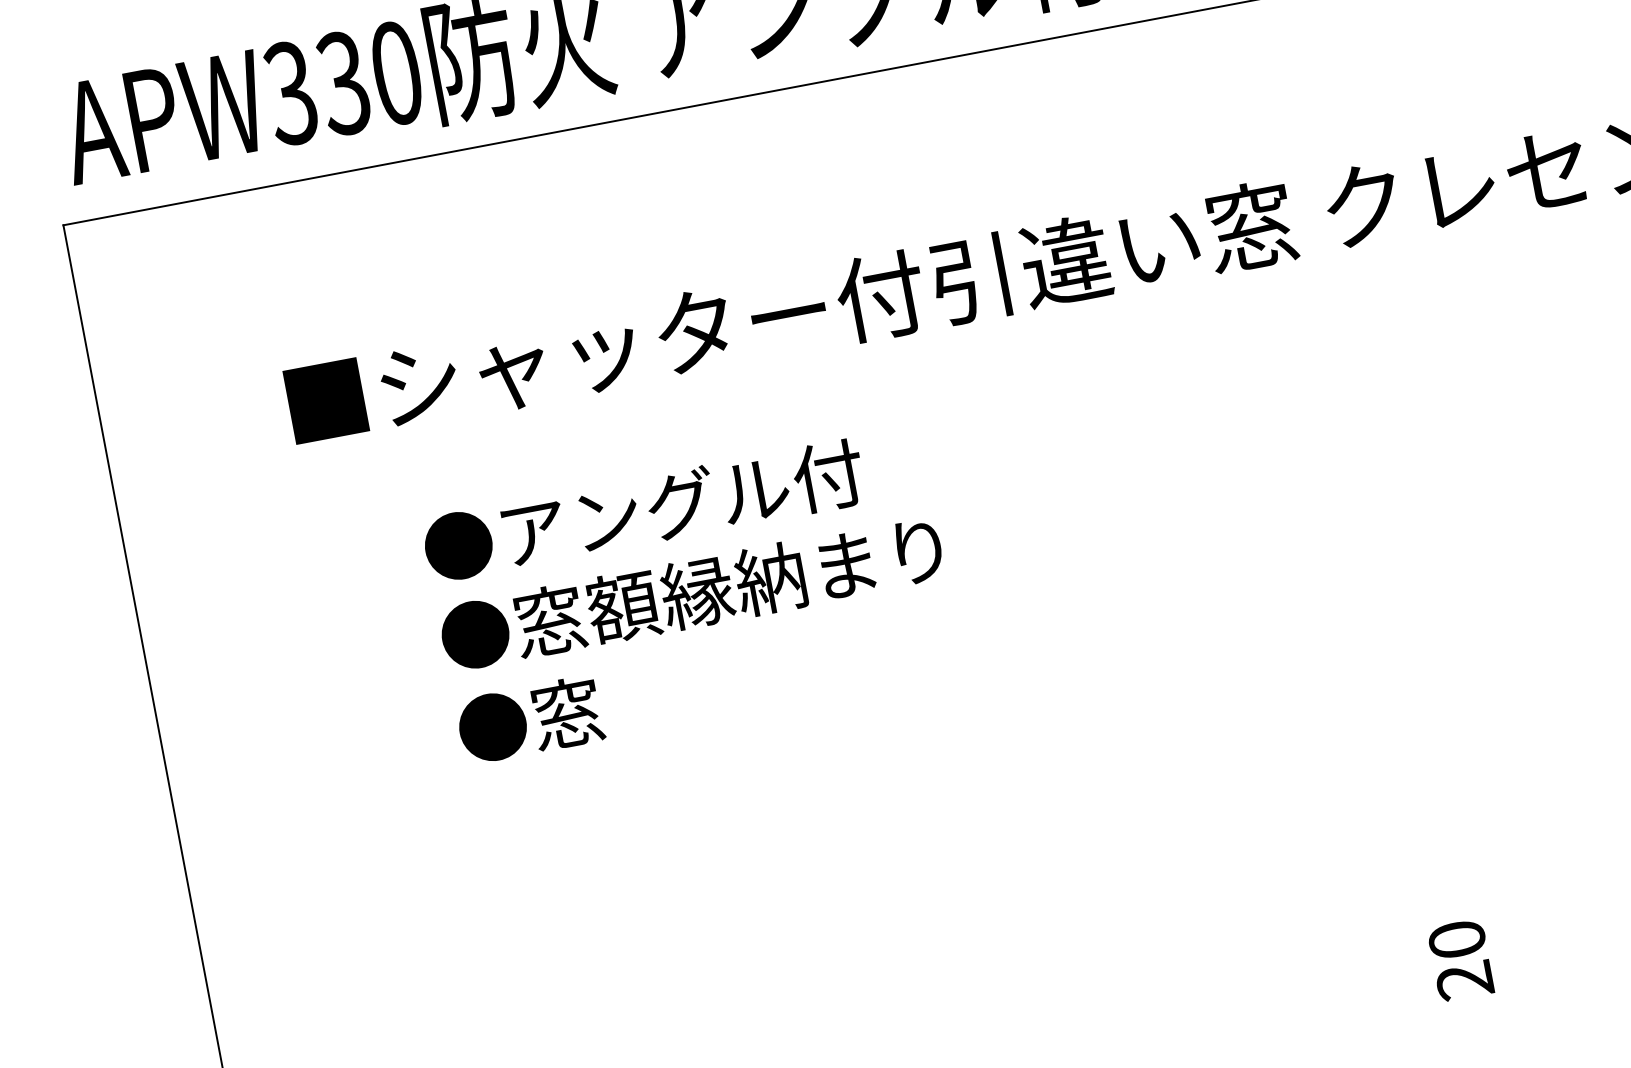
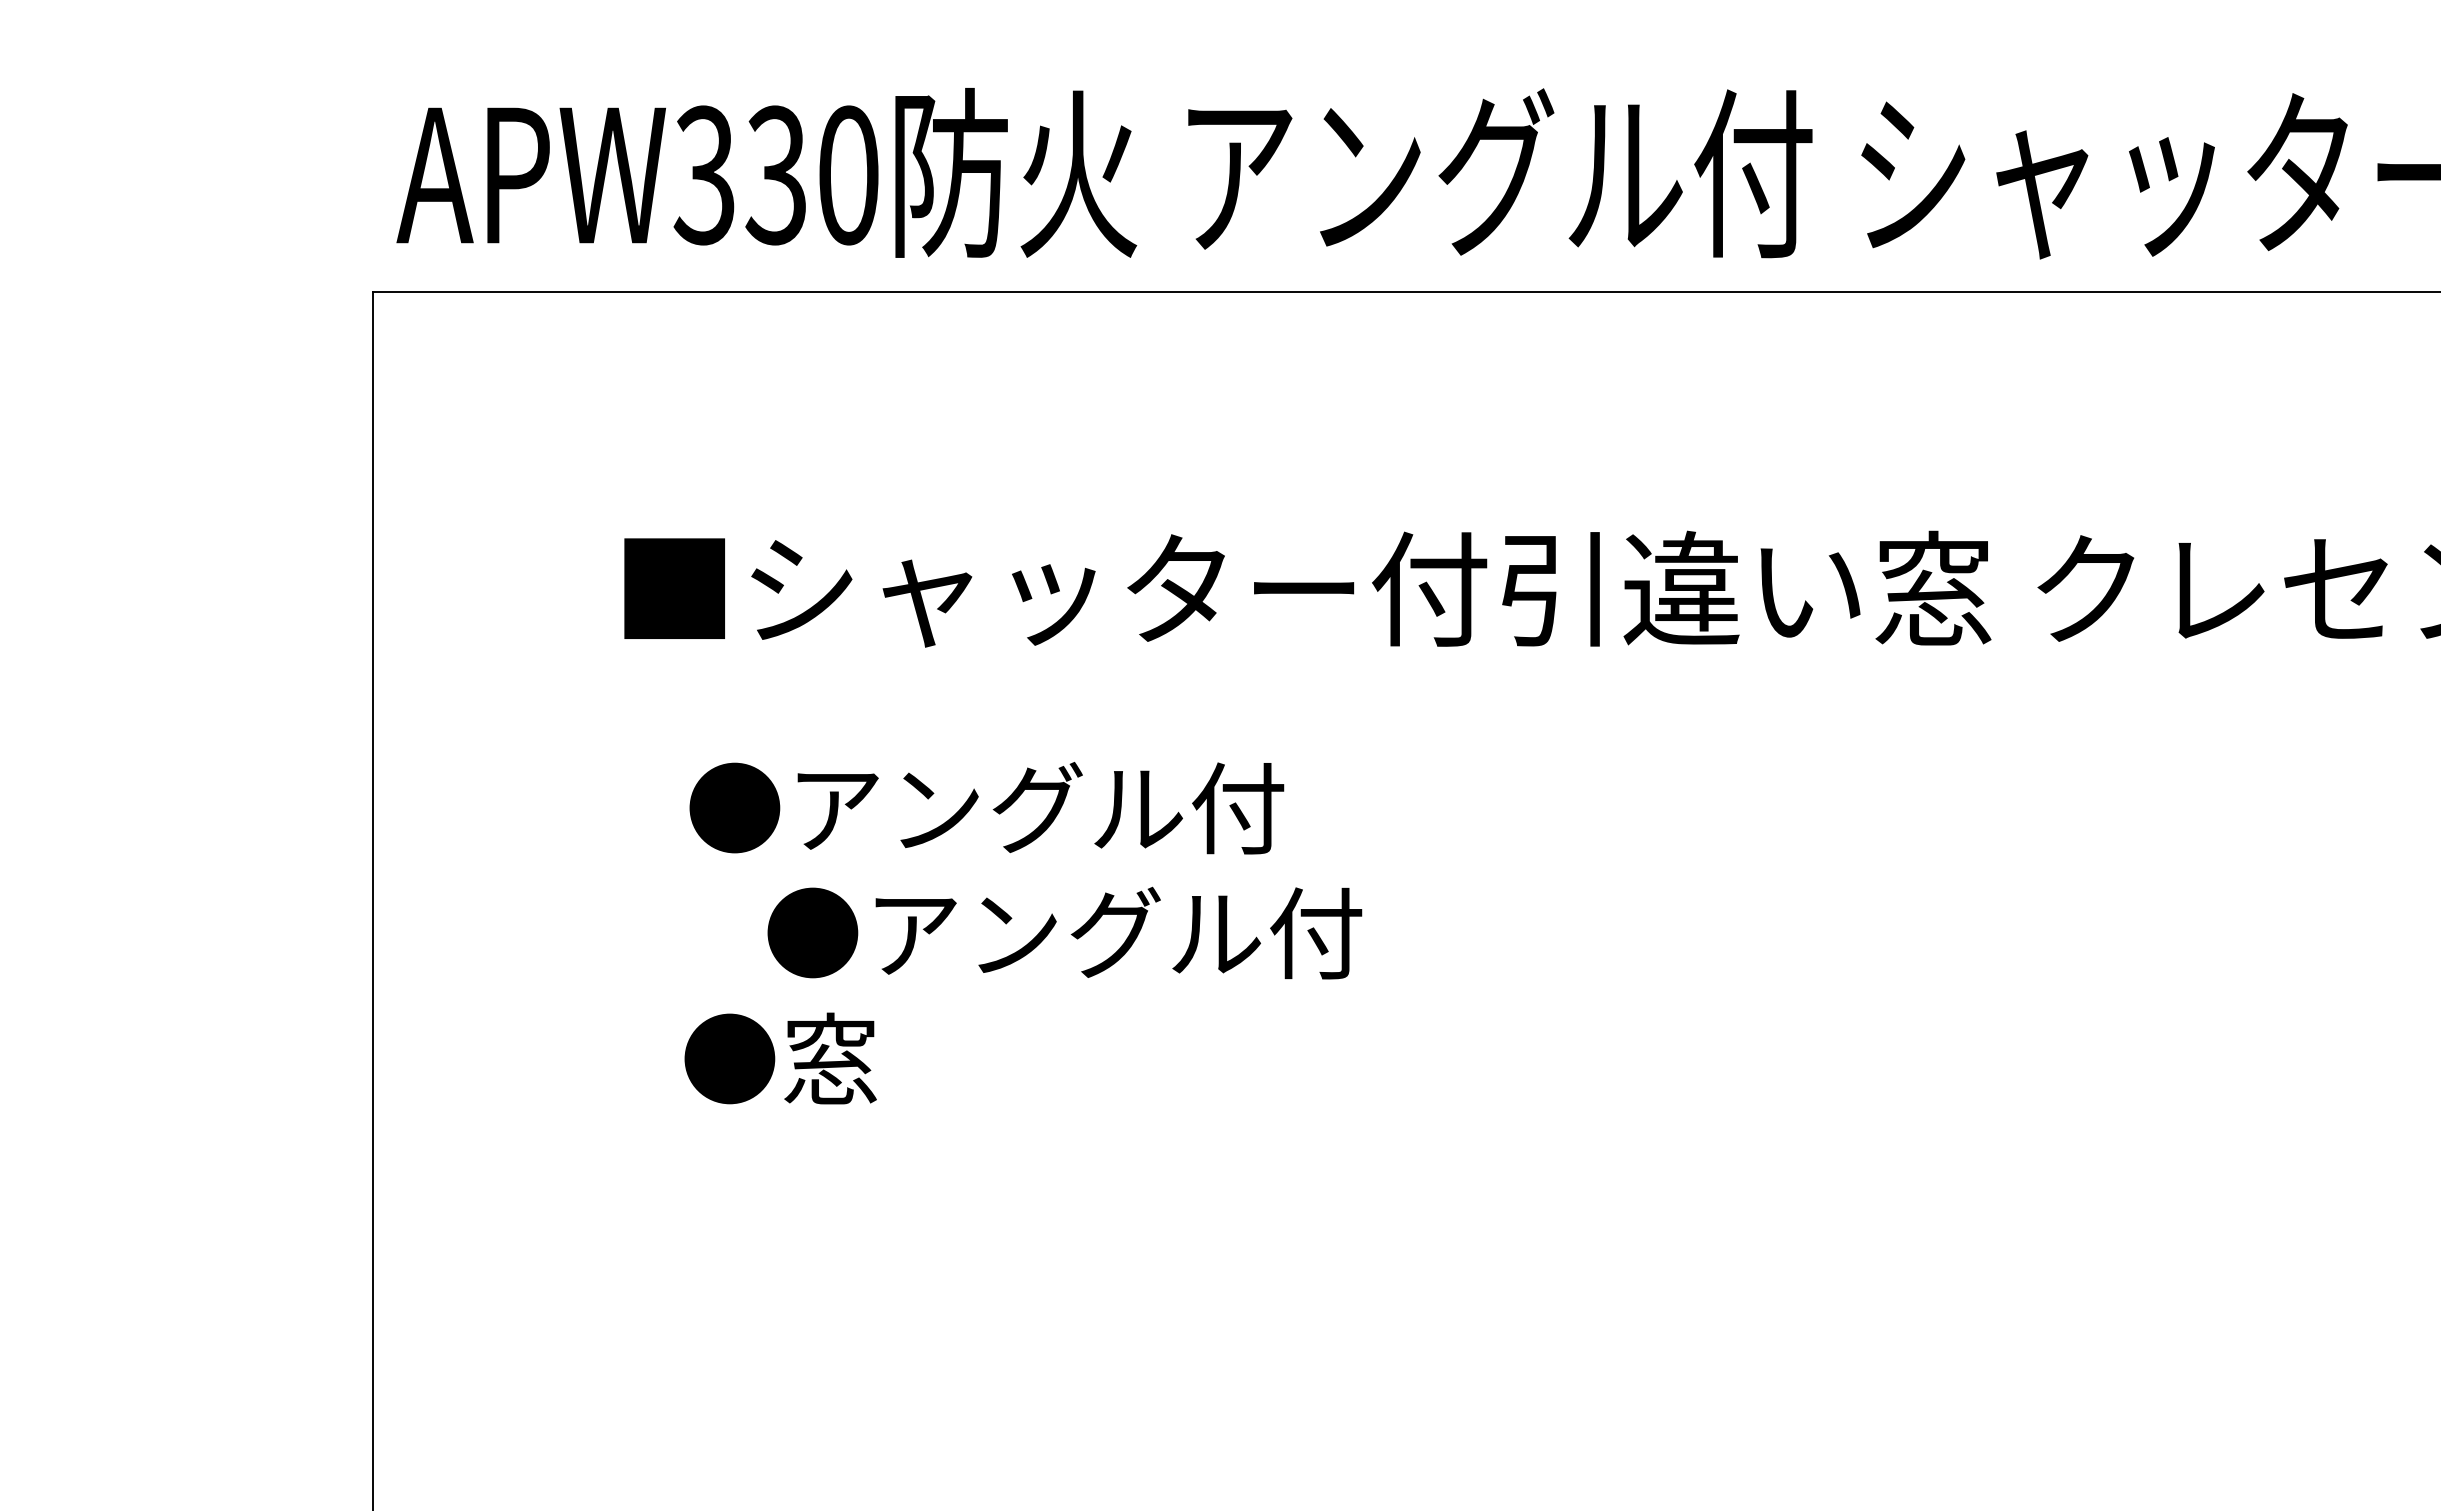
text: (643, 511) -> (986, 808), moved
text: (727, 586) -> (1156, 932), ●窓額縁納まり -> ●アングル付
text: (530, 719) -> (780, 1058), moved

